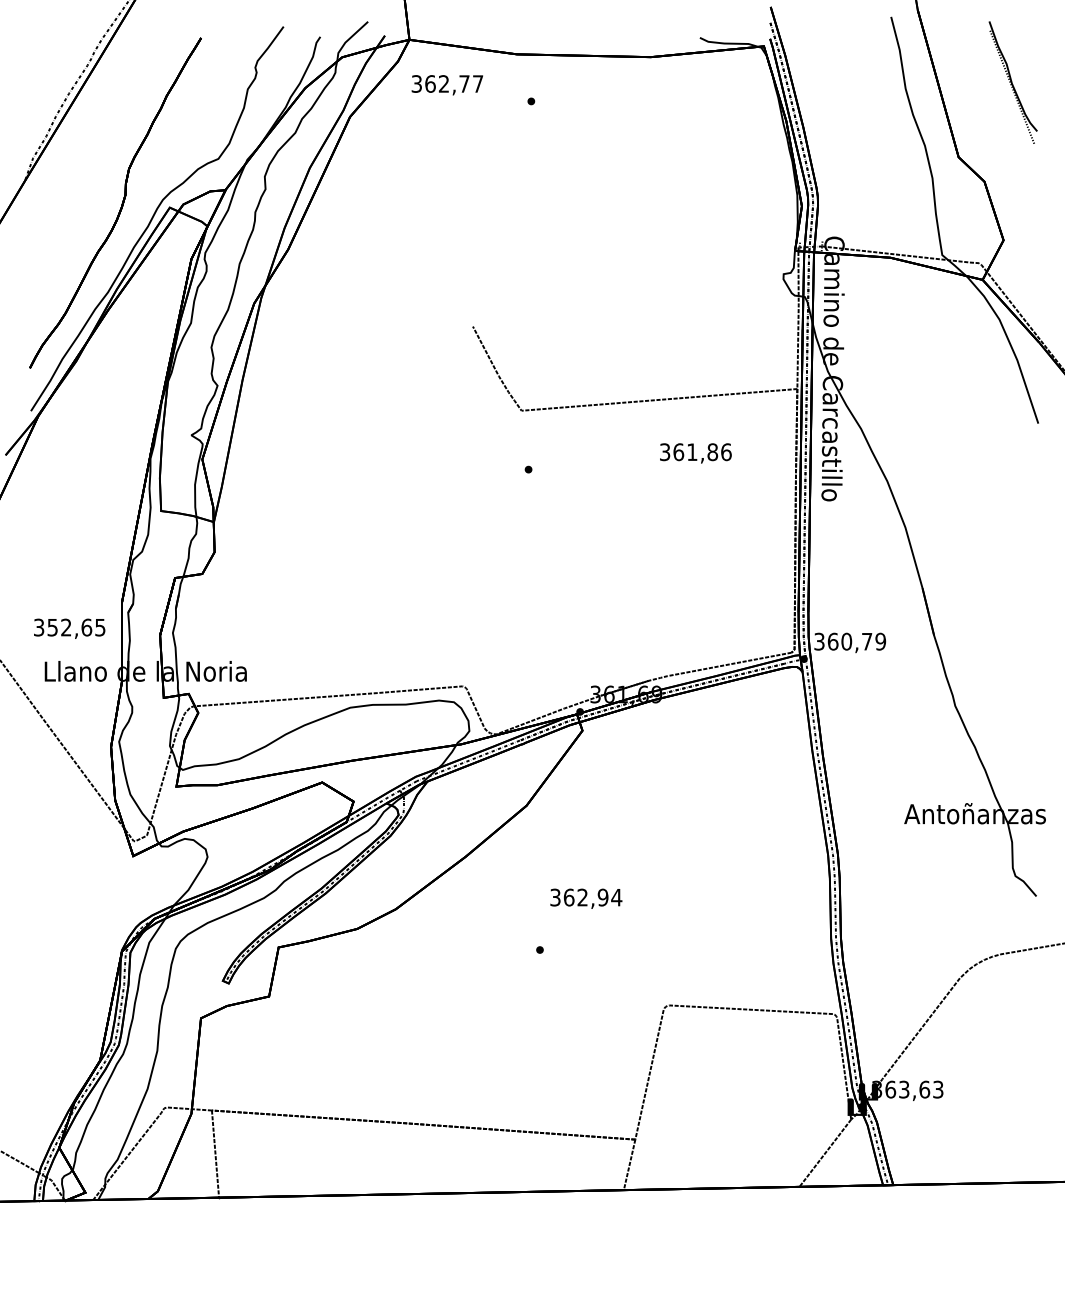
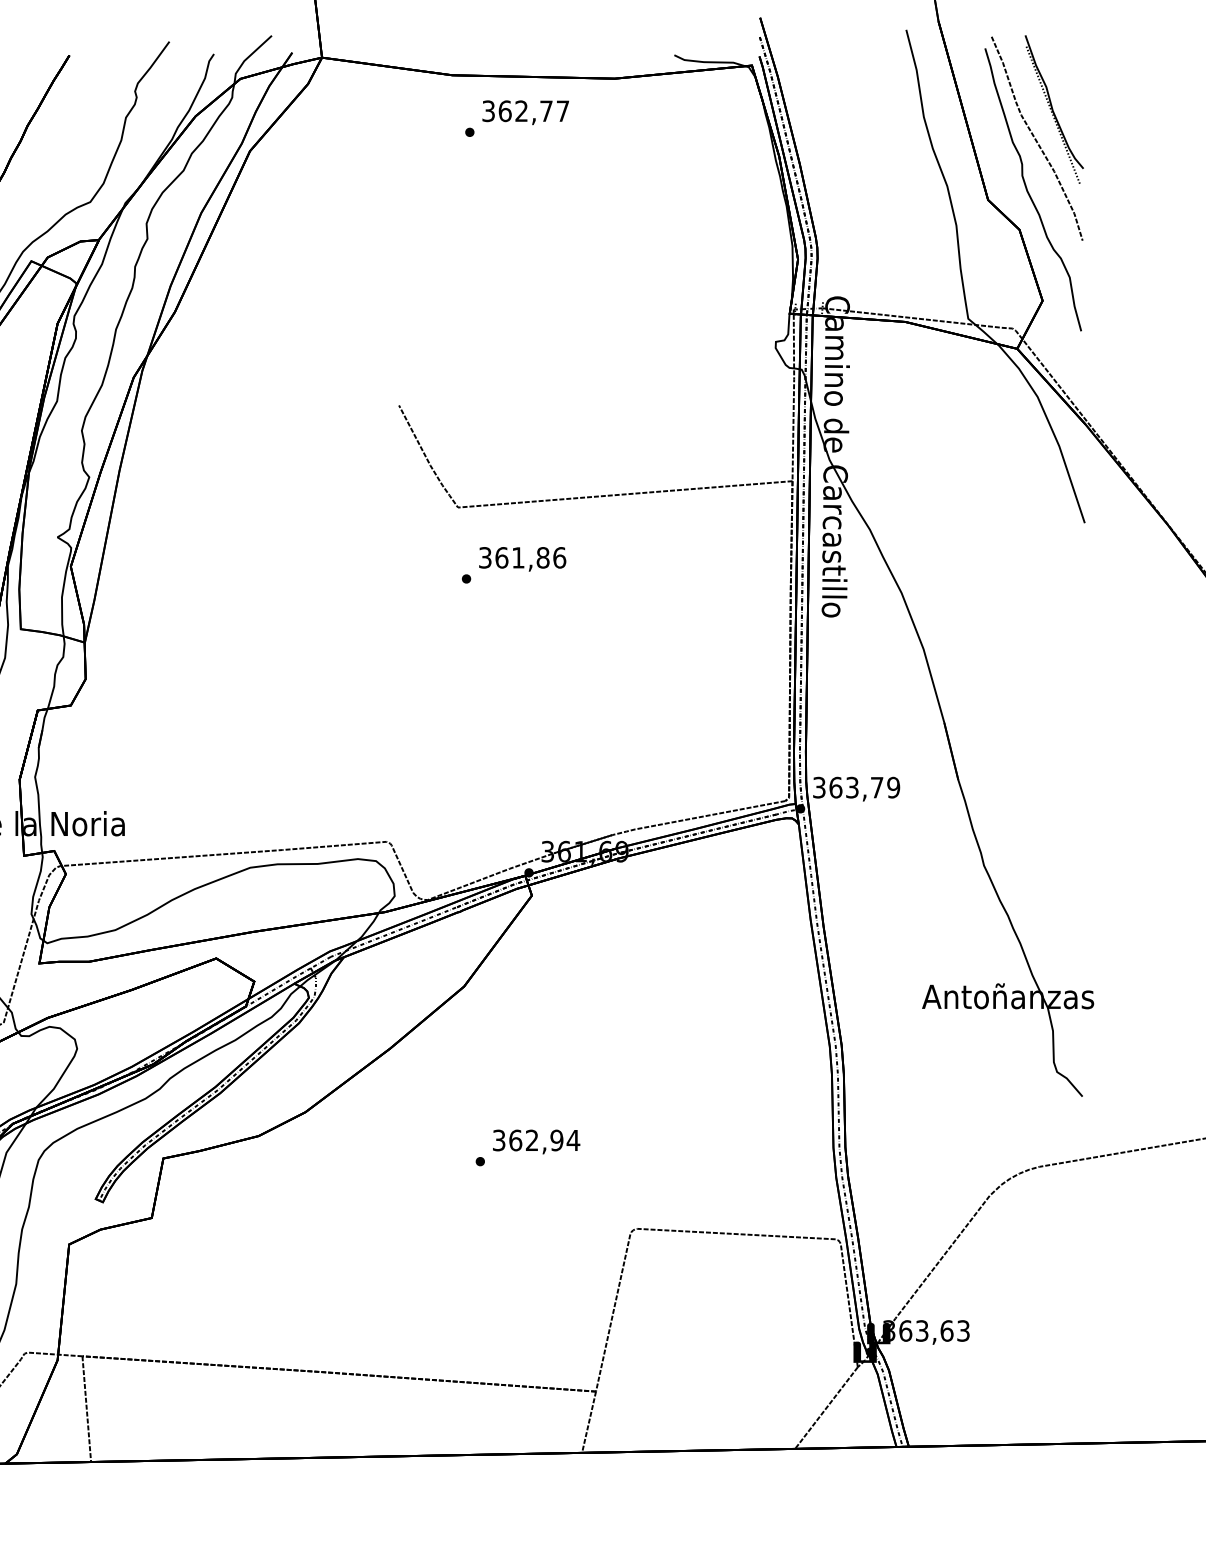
text: (446, 85) -> (524, 113), moved
part: (990, 144) -> (1026, 184), added
text: (695, 453) -> (522, 559), moved
text: (846, 641) -> (852, 787), 360,79 -> 363,79
text: (586, 898) -> (536, 1141), moved

